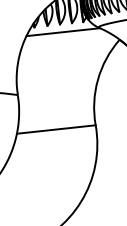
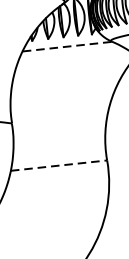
line: (63, 32) -> (67, 47), solid -> dashed
line: (56, 129) -> (59, 165), solid -> dashed

